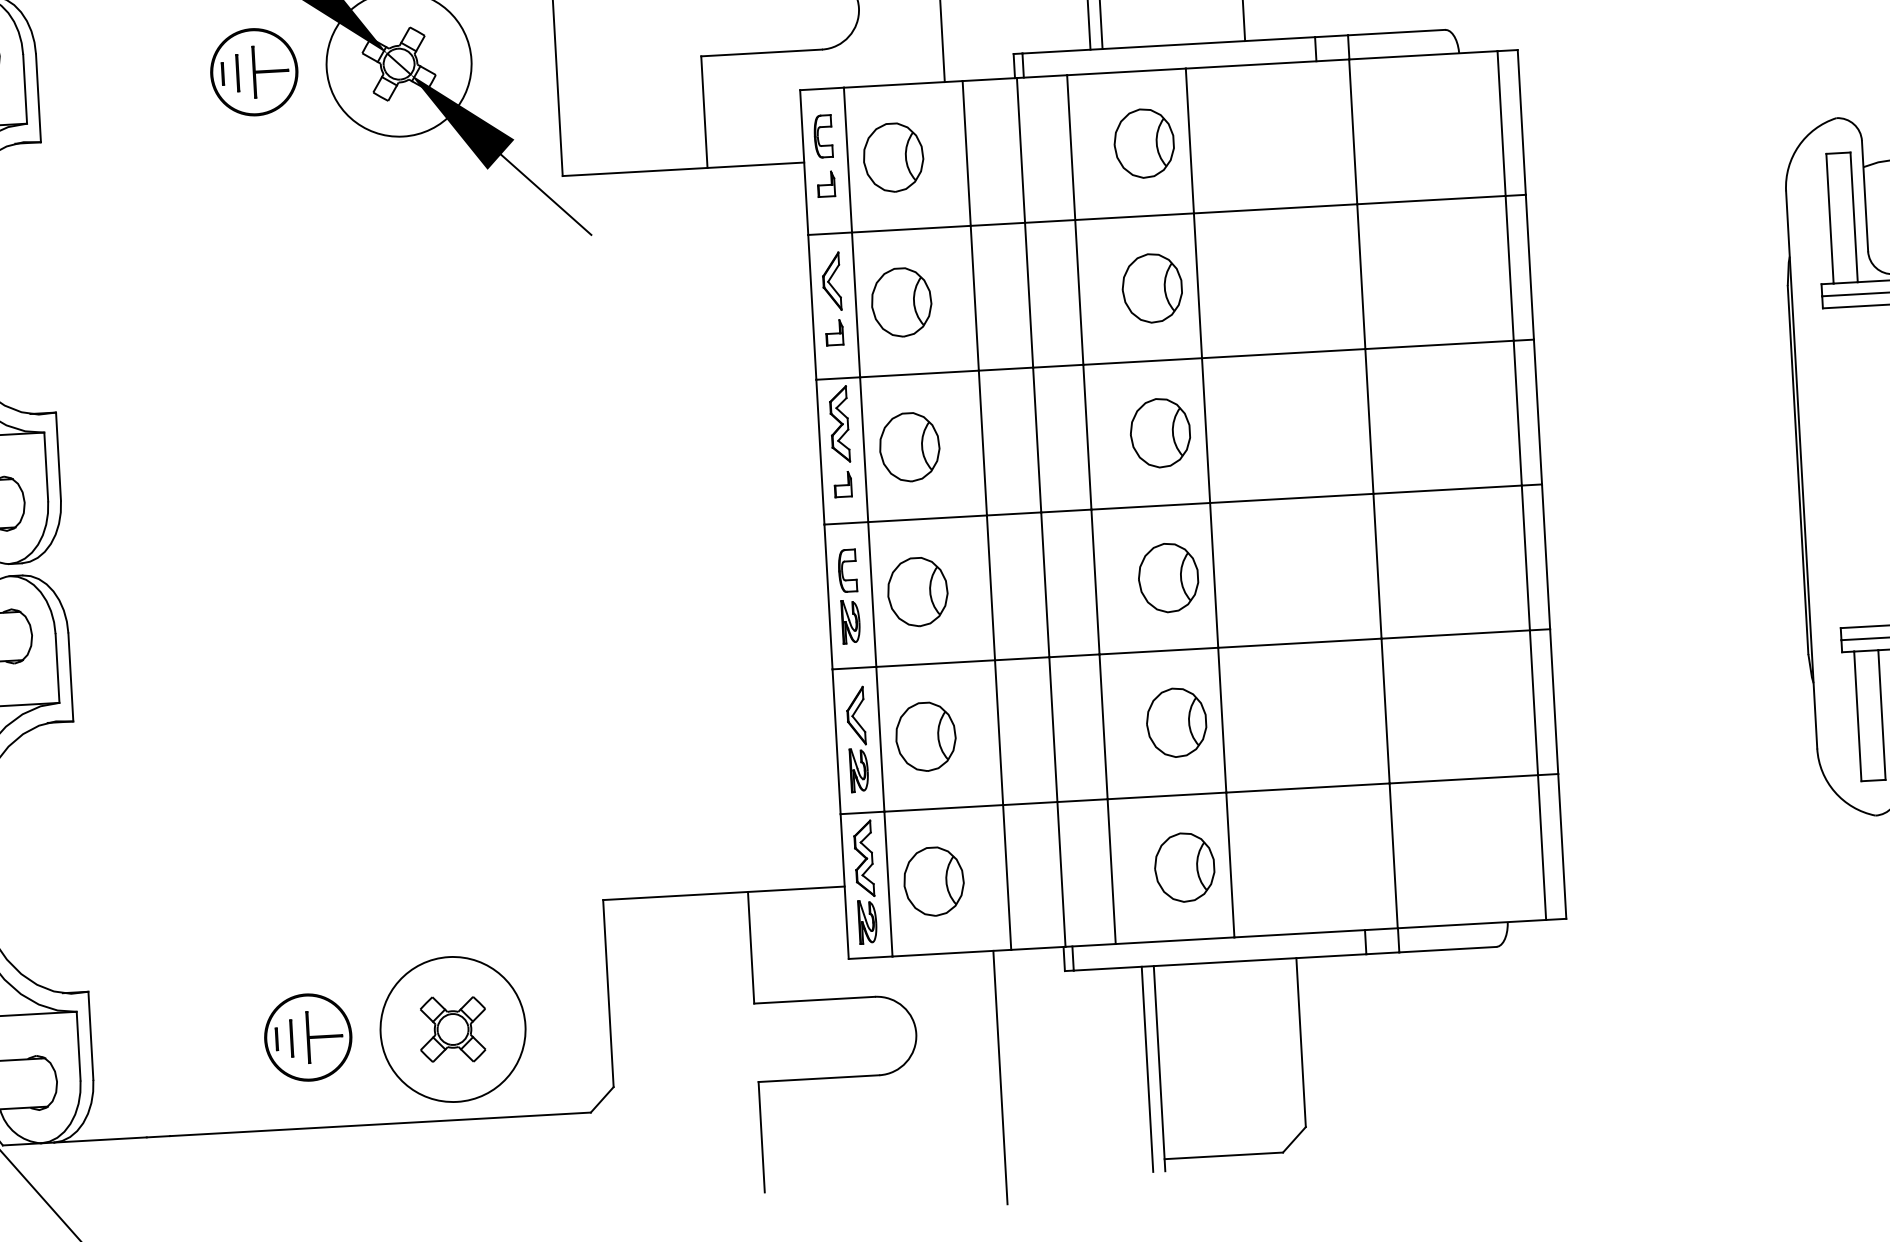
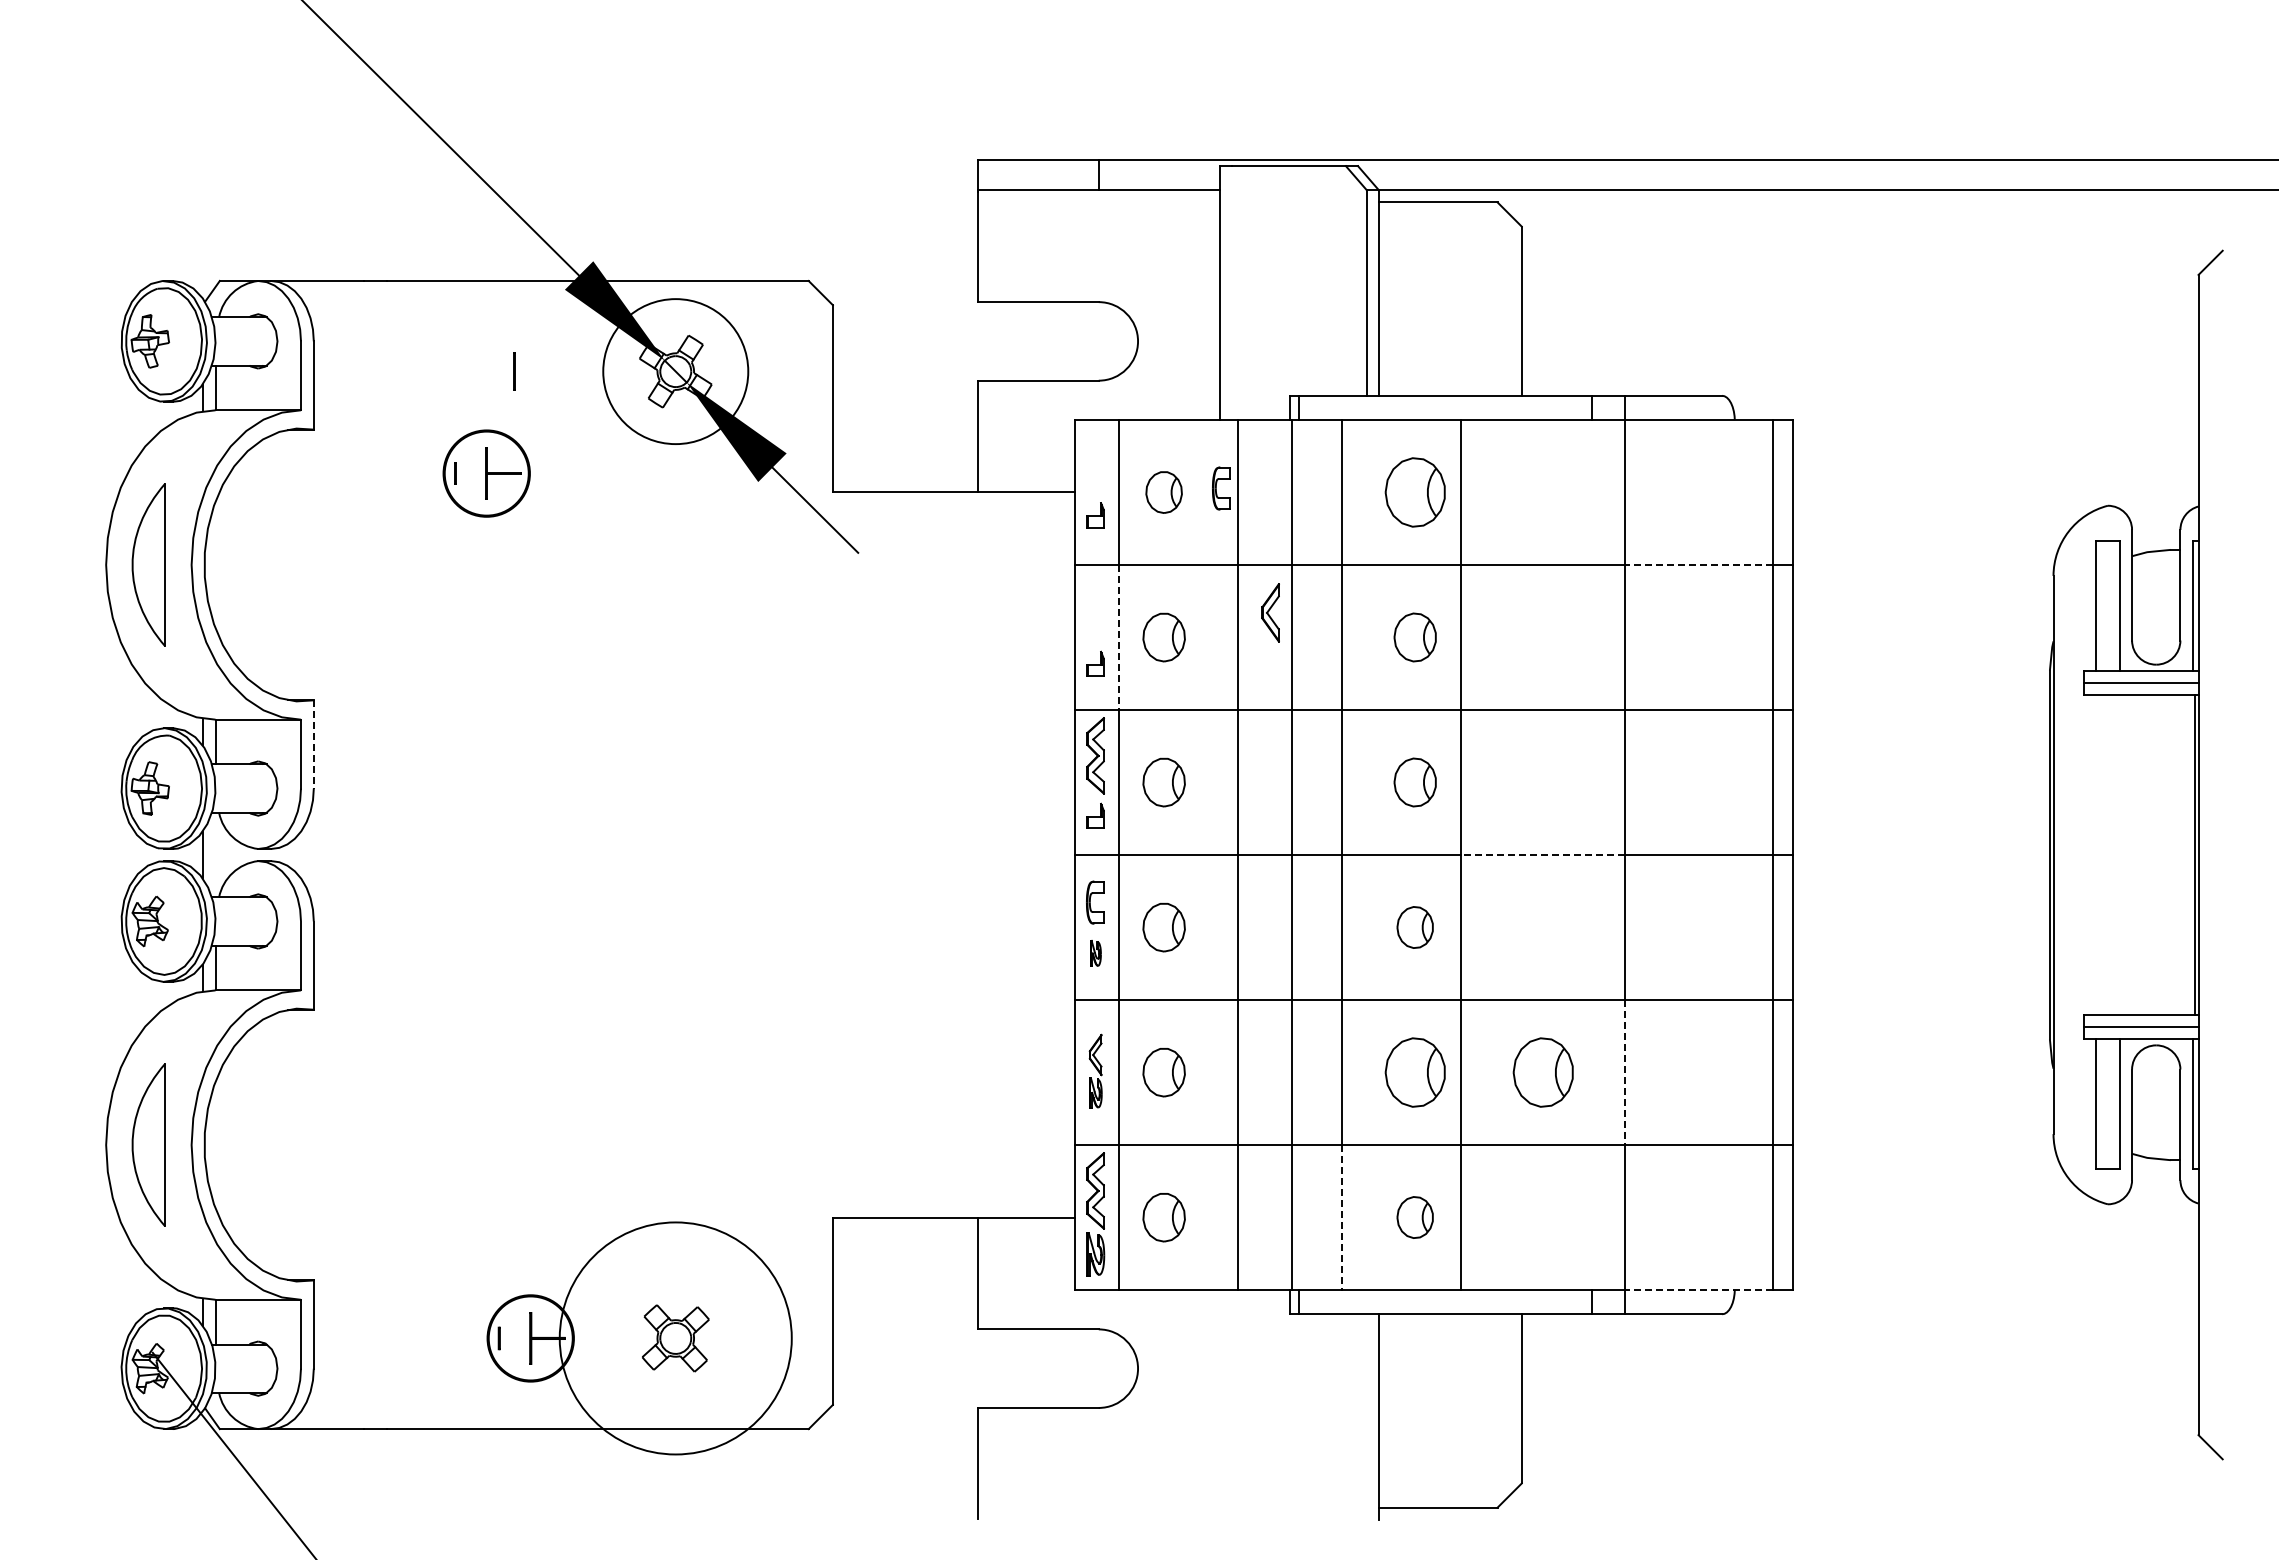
part: (254, 72) -> (486, 473), moved
part: (823, 136) -> (1221, 488), moved
part: (892, 157) -> (1163, 492), size x0.6
line: (1430, 199) -> (1698, 564), solid -> dashed
part: (831, 281) -> (1270, 612), moved
part: (1151, 288) -> (1414, 637), size x0.7
part: (900, 302) -> (1163, 637), size x0.7
line: (855, 304) -> (1118, 637), solid -> dashed
part: (1159, 433) -> (1414, 782), size x0.7
part: (909, 447) -> (1163, 782), size x0.7
line: (58, 456) -> (313, 744), solid -> dashed
line: (1291, 498) -> (1542, 855), solid -> dashed
part: (1167, 577) -> (1414, 927), size x0.6
part: (917, 591) -> (1163, 927), size x0.7
part: (850, 621) -> (1095, 953), size x0.6
line: (1385, 710) -> (1624, 1072), solid -> dashed
part: (1303, 715) -> (1542, 1072), added
part: (925, 736) -> (1163, 1072), size x0.7
part: (857, 739) -> (1095, 1071), size x0.7
part: (1183, 867) -> (1414, 1217), size x0.6
line: (1112, 871) -> (1342, 1217), solid -> dashed
part: (933, 881) -> (1163, 1217), size x0.7
line: (1471, 924) -> (1698, 1290), solid -> dashed
circle: (452, 1028) -> (675, 1337), size x1.6
line: (291, 1038) -> (513, 1338), removed
line: (1147, 1068) -> (1366, 1416), removed
line: (1000, 1077) -> (1219, 1416), removed

